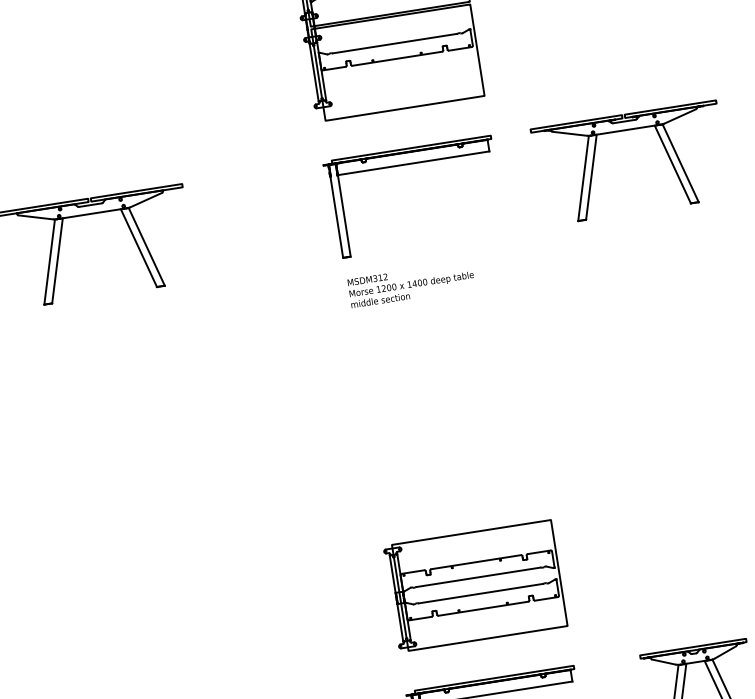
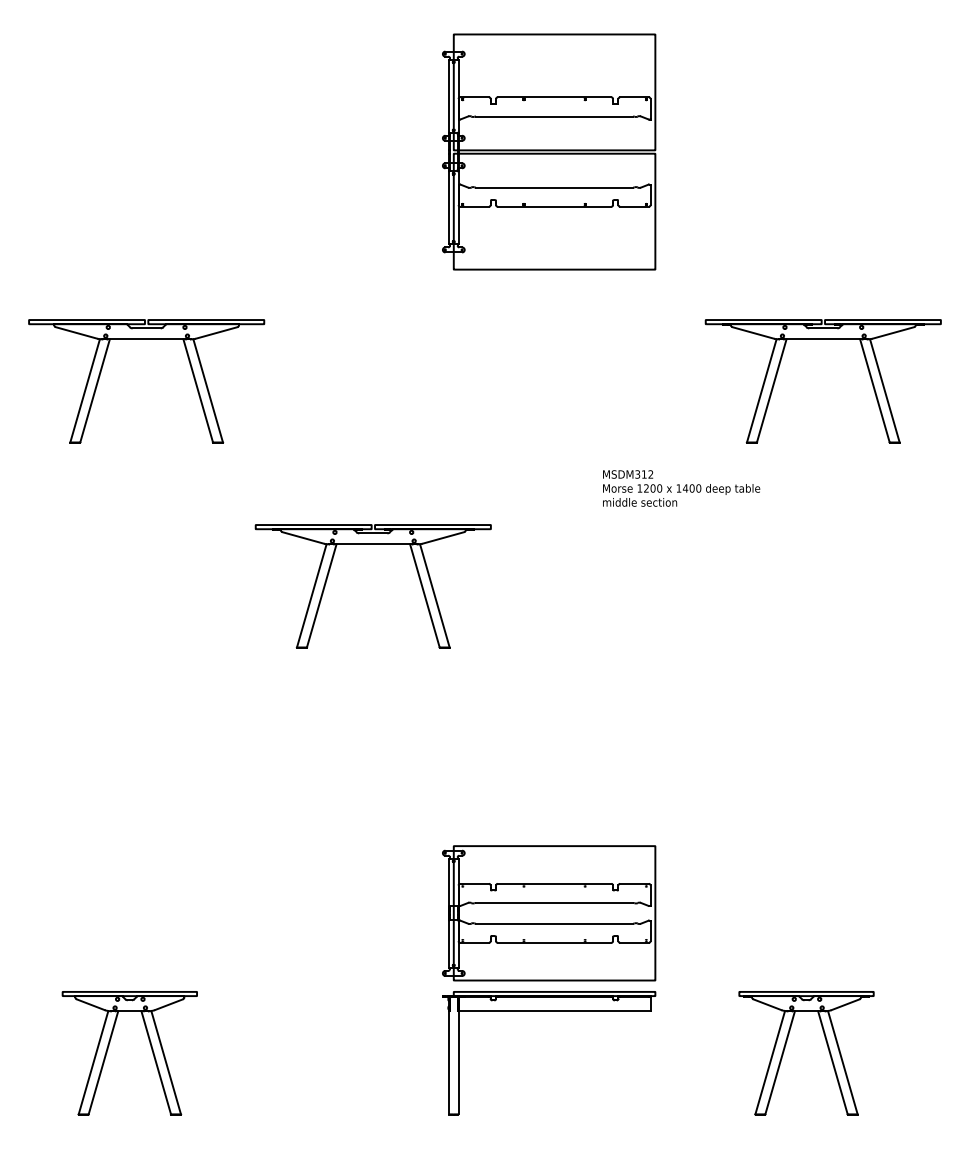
part: (409, 164) -> (549, 339), removed
text: (411, 284) -> (681, 488), moved
part: (295, 347) -> (372, 544), added
part: (475, 586) -> (549, 913), moved

